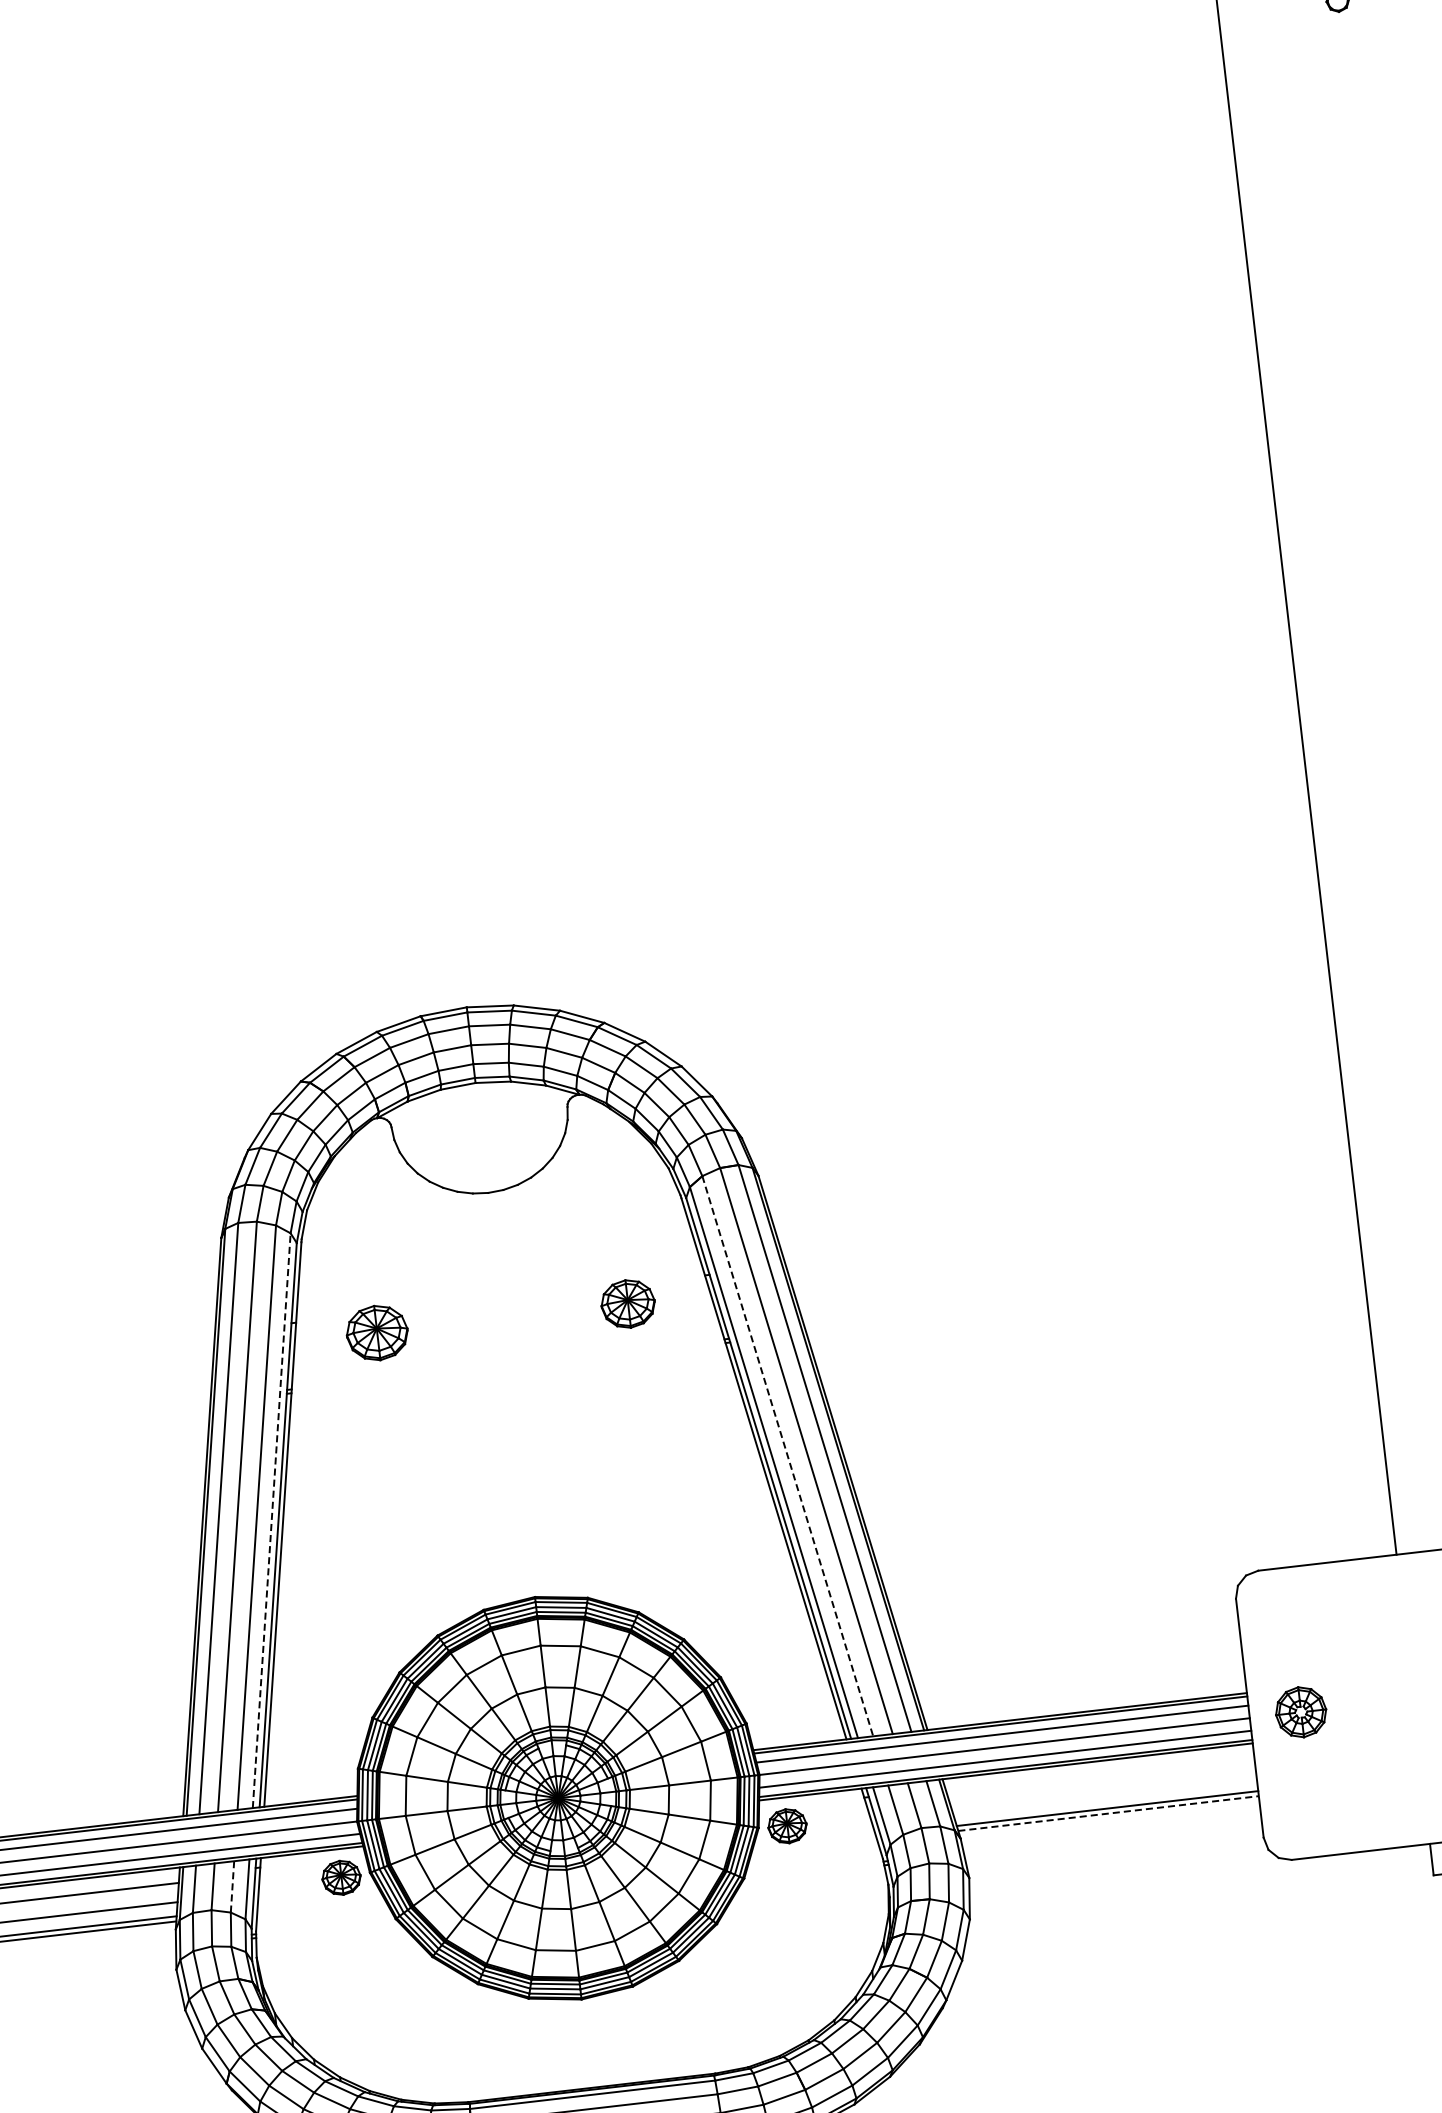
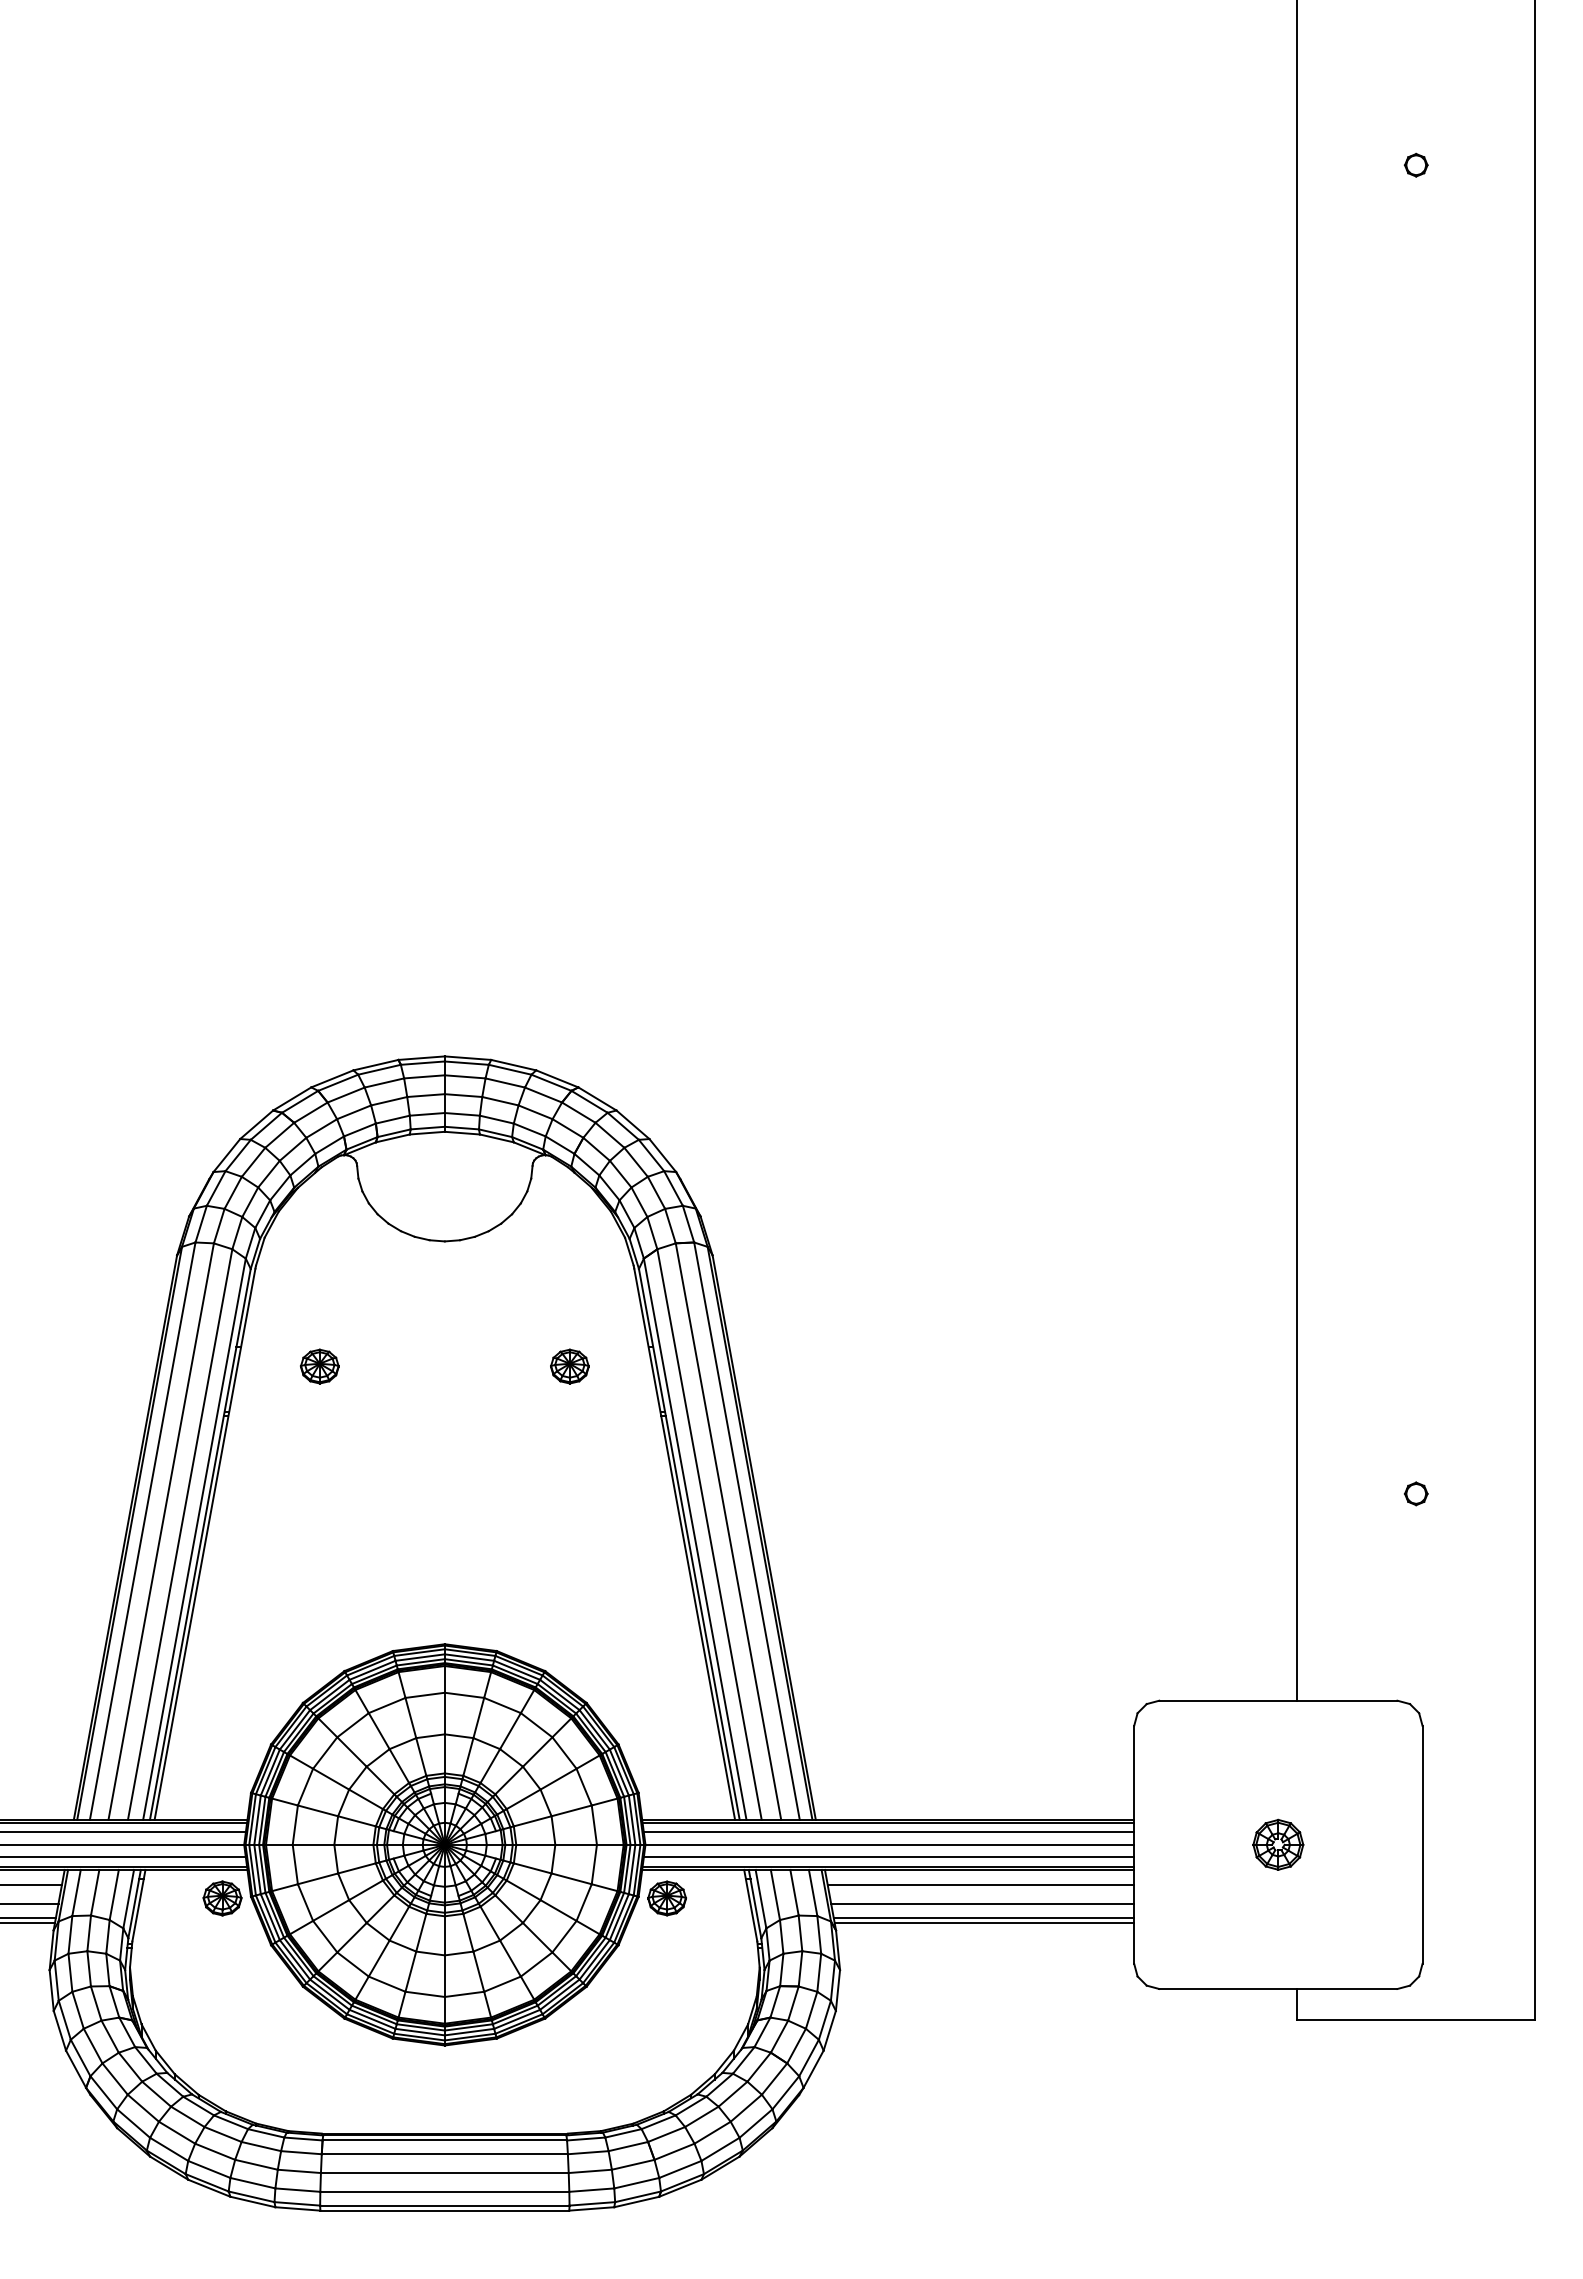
part: (627, 1303) -> (569, 1366), size x0.71
part: (377, 1332) -> (319, 1366), size x0.62
line: (787, 1456) -> (709, 1534), dashed -> solid
line: (271, 1519) -> (194, 1538), dashed -> solid
part: (1301, 1711) -> (1278, 1844), moved
line: (1100, 1775) -> (980, 1884), added
line: (1104, 1794) -> (982, 1903), added
line: (1108, 1813) -> (984, 1922), dashed -> solid
line: (232, 1886) -> (114, 1894), dashed -> solid

